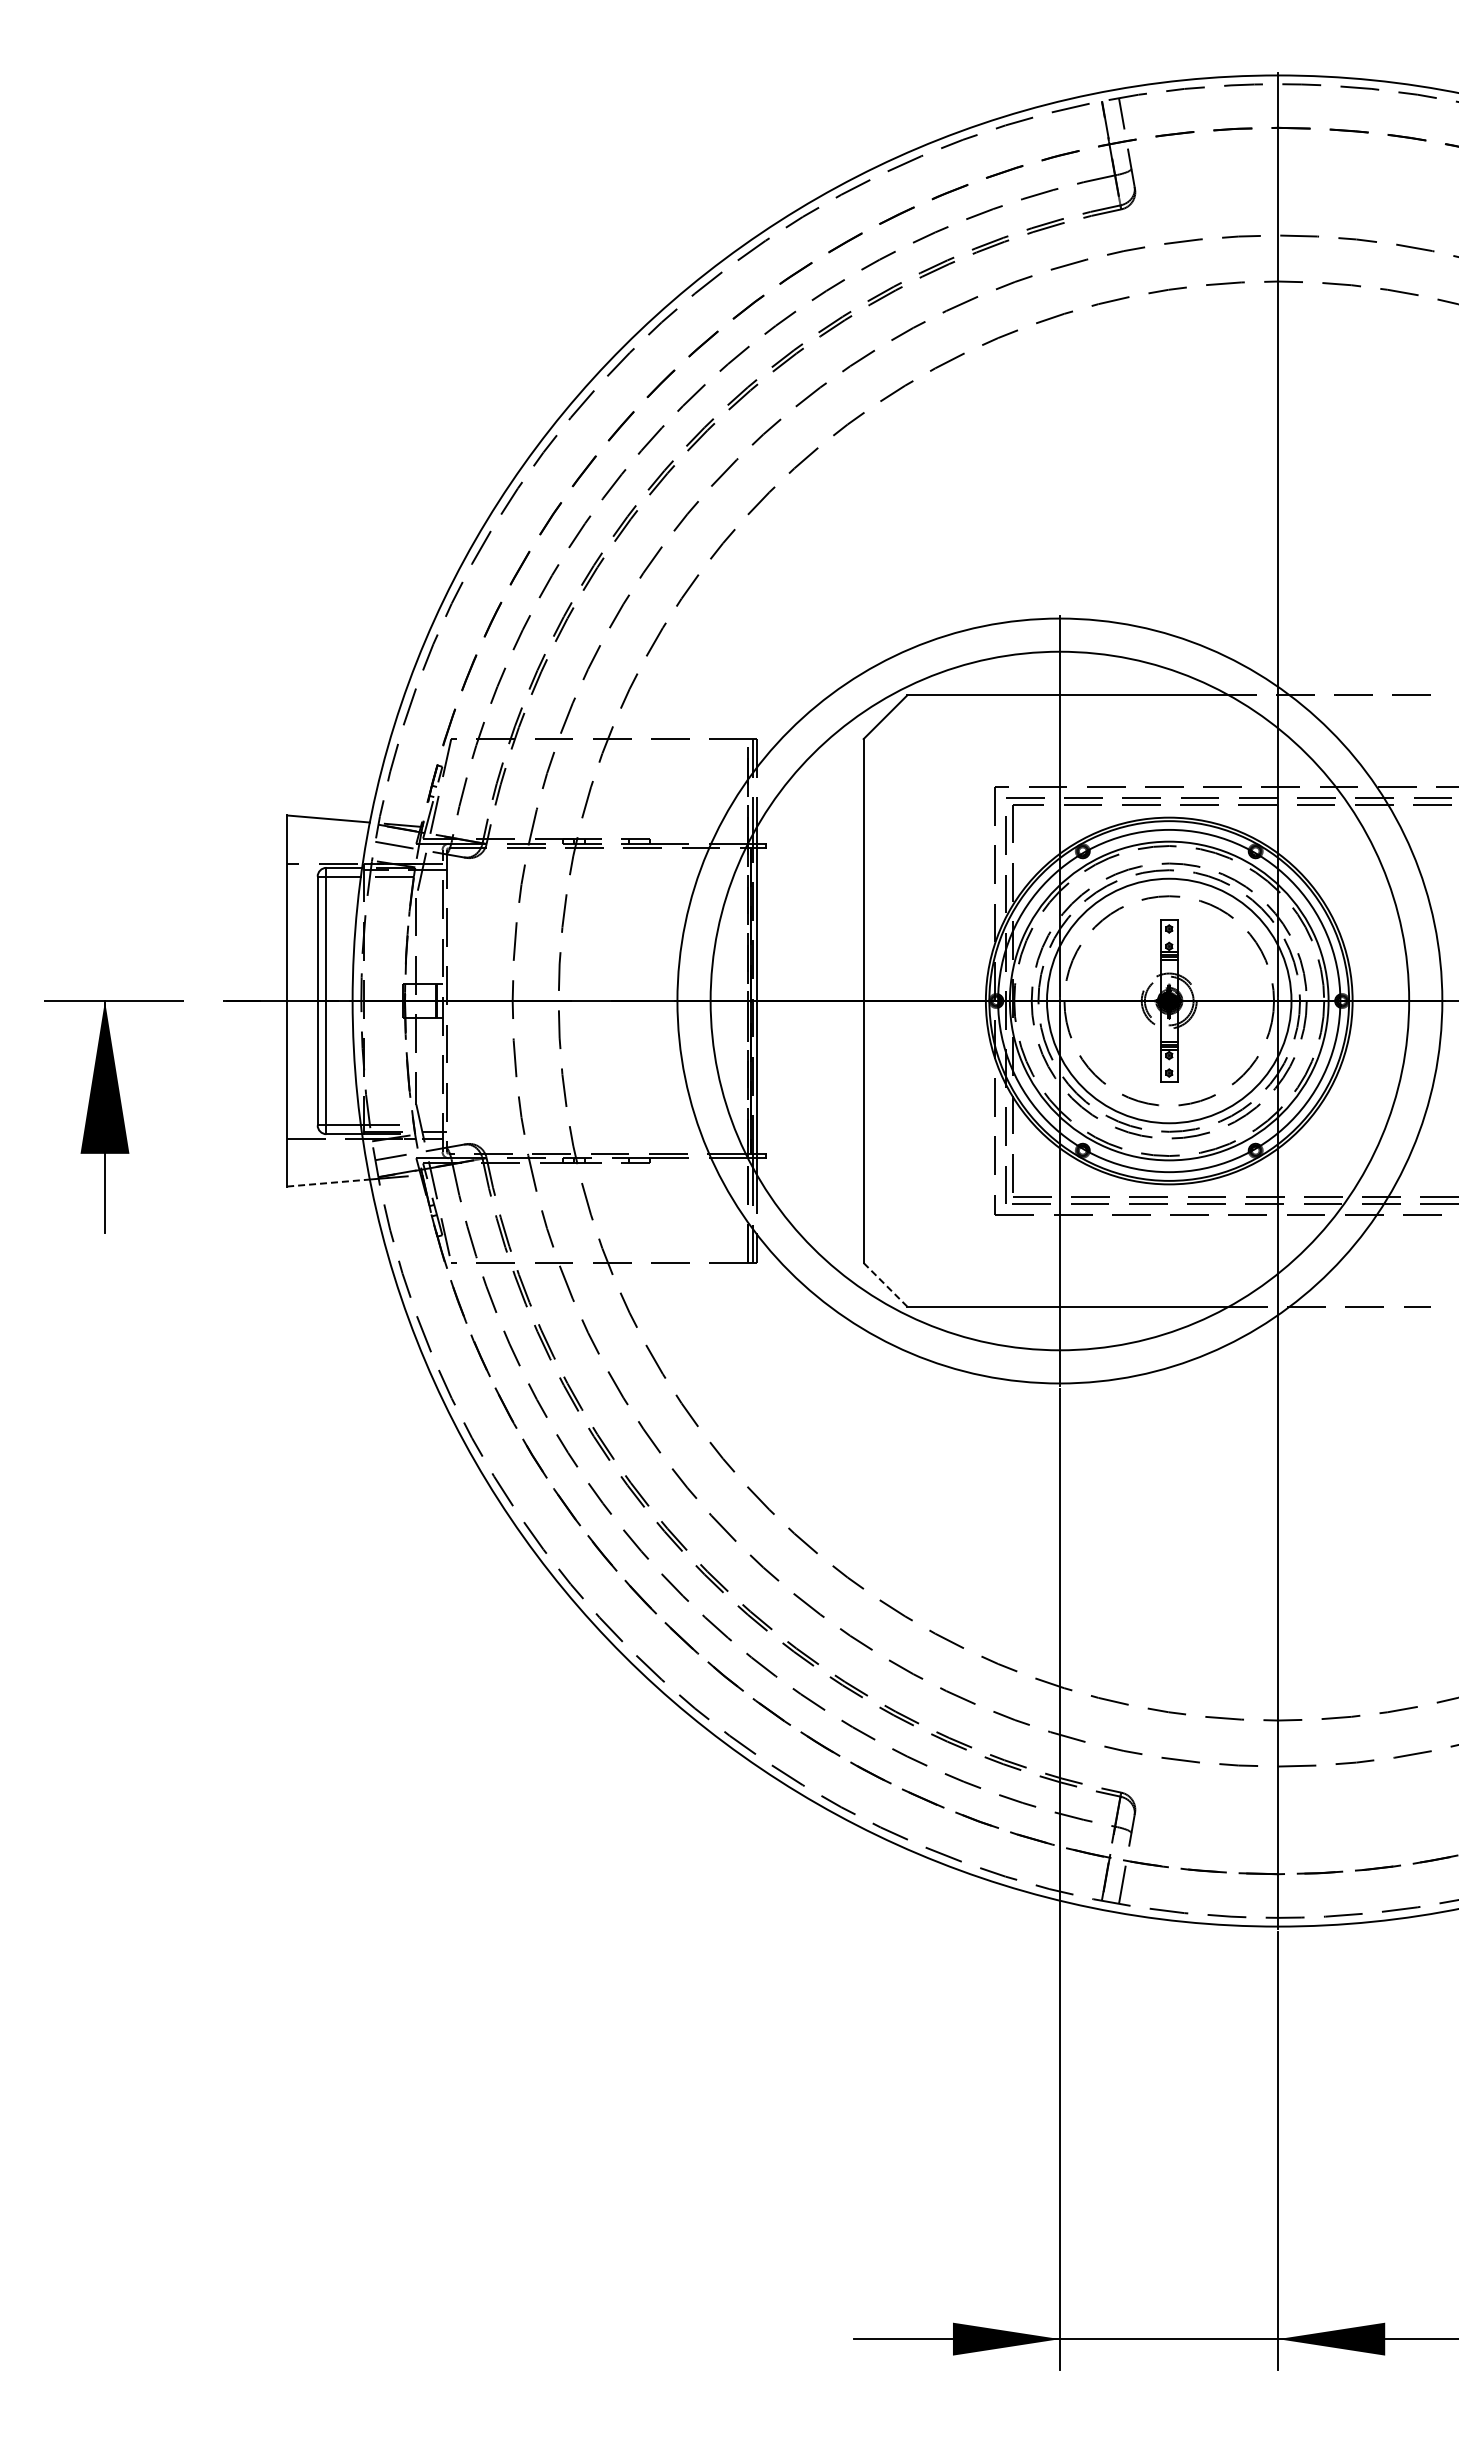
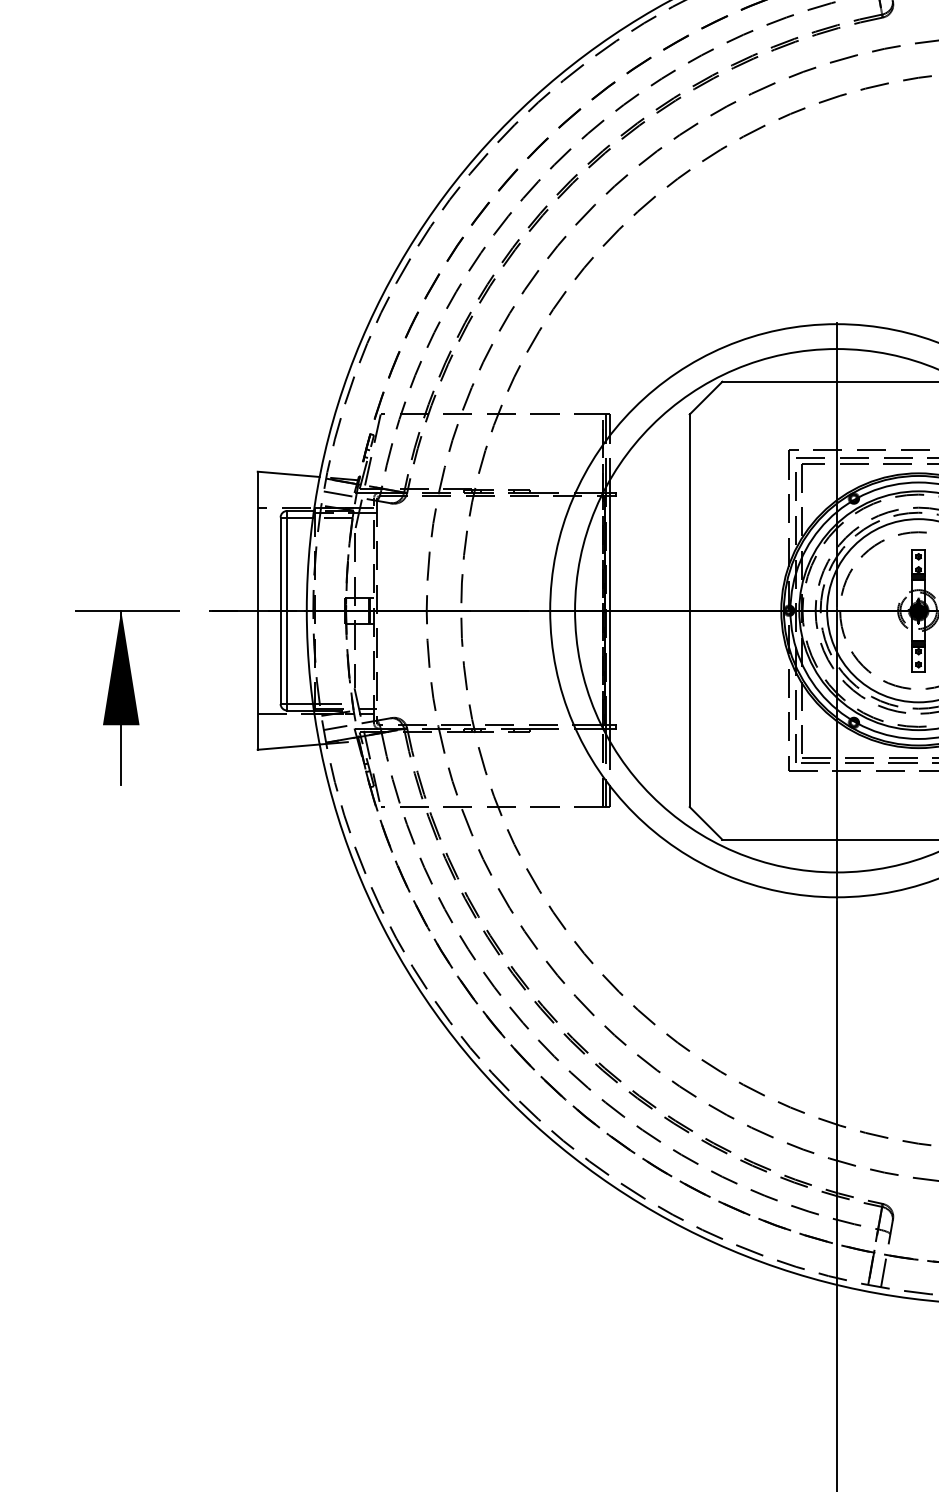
line: (328, 1183) -> (288, 747), dashed -> solid
line: (885, 1284) -> (706, 823), dashed -> solid

